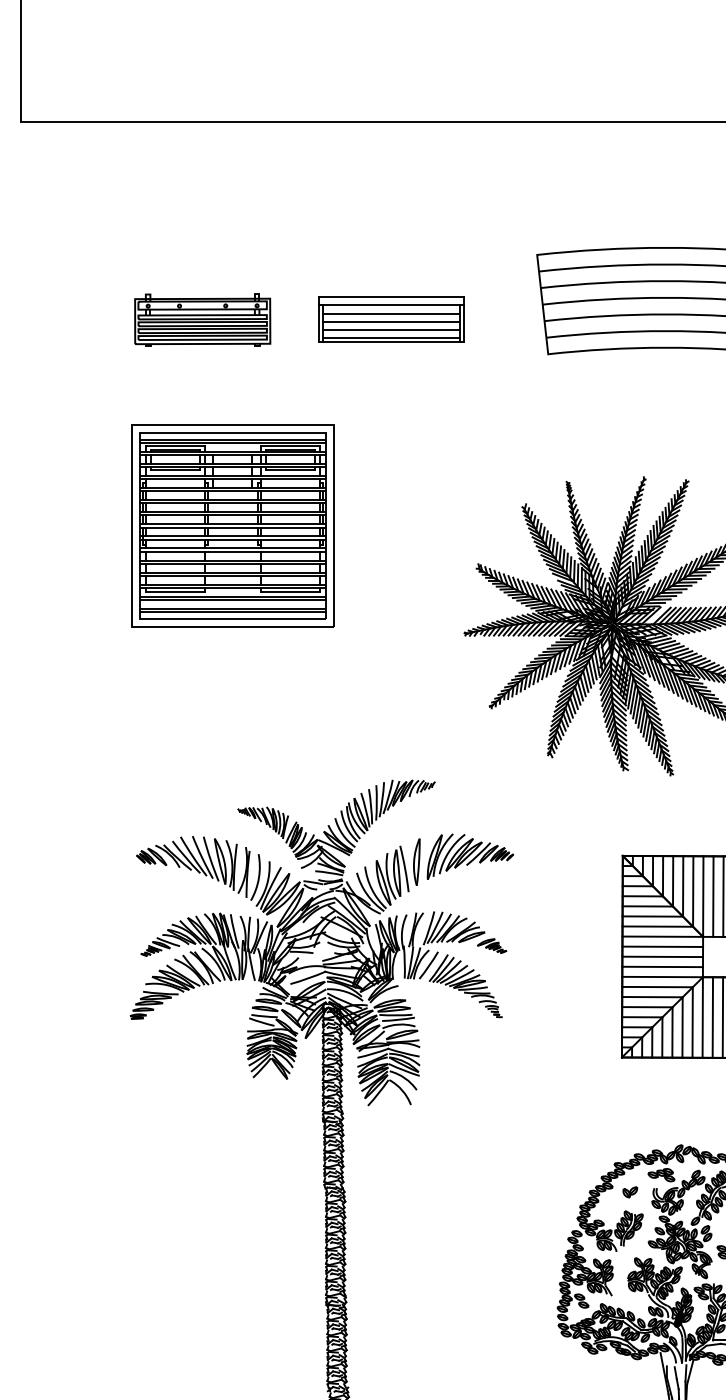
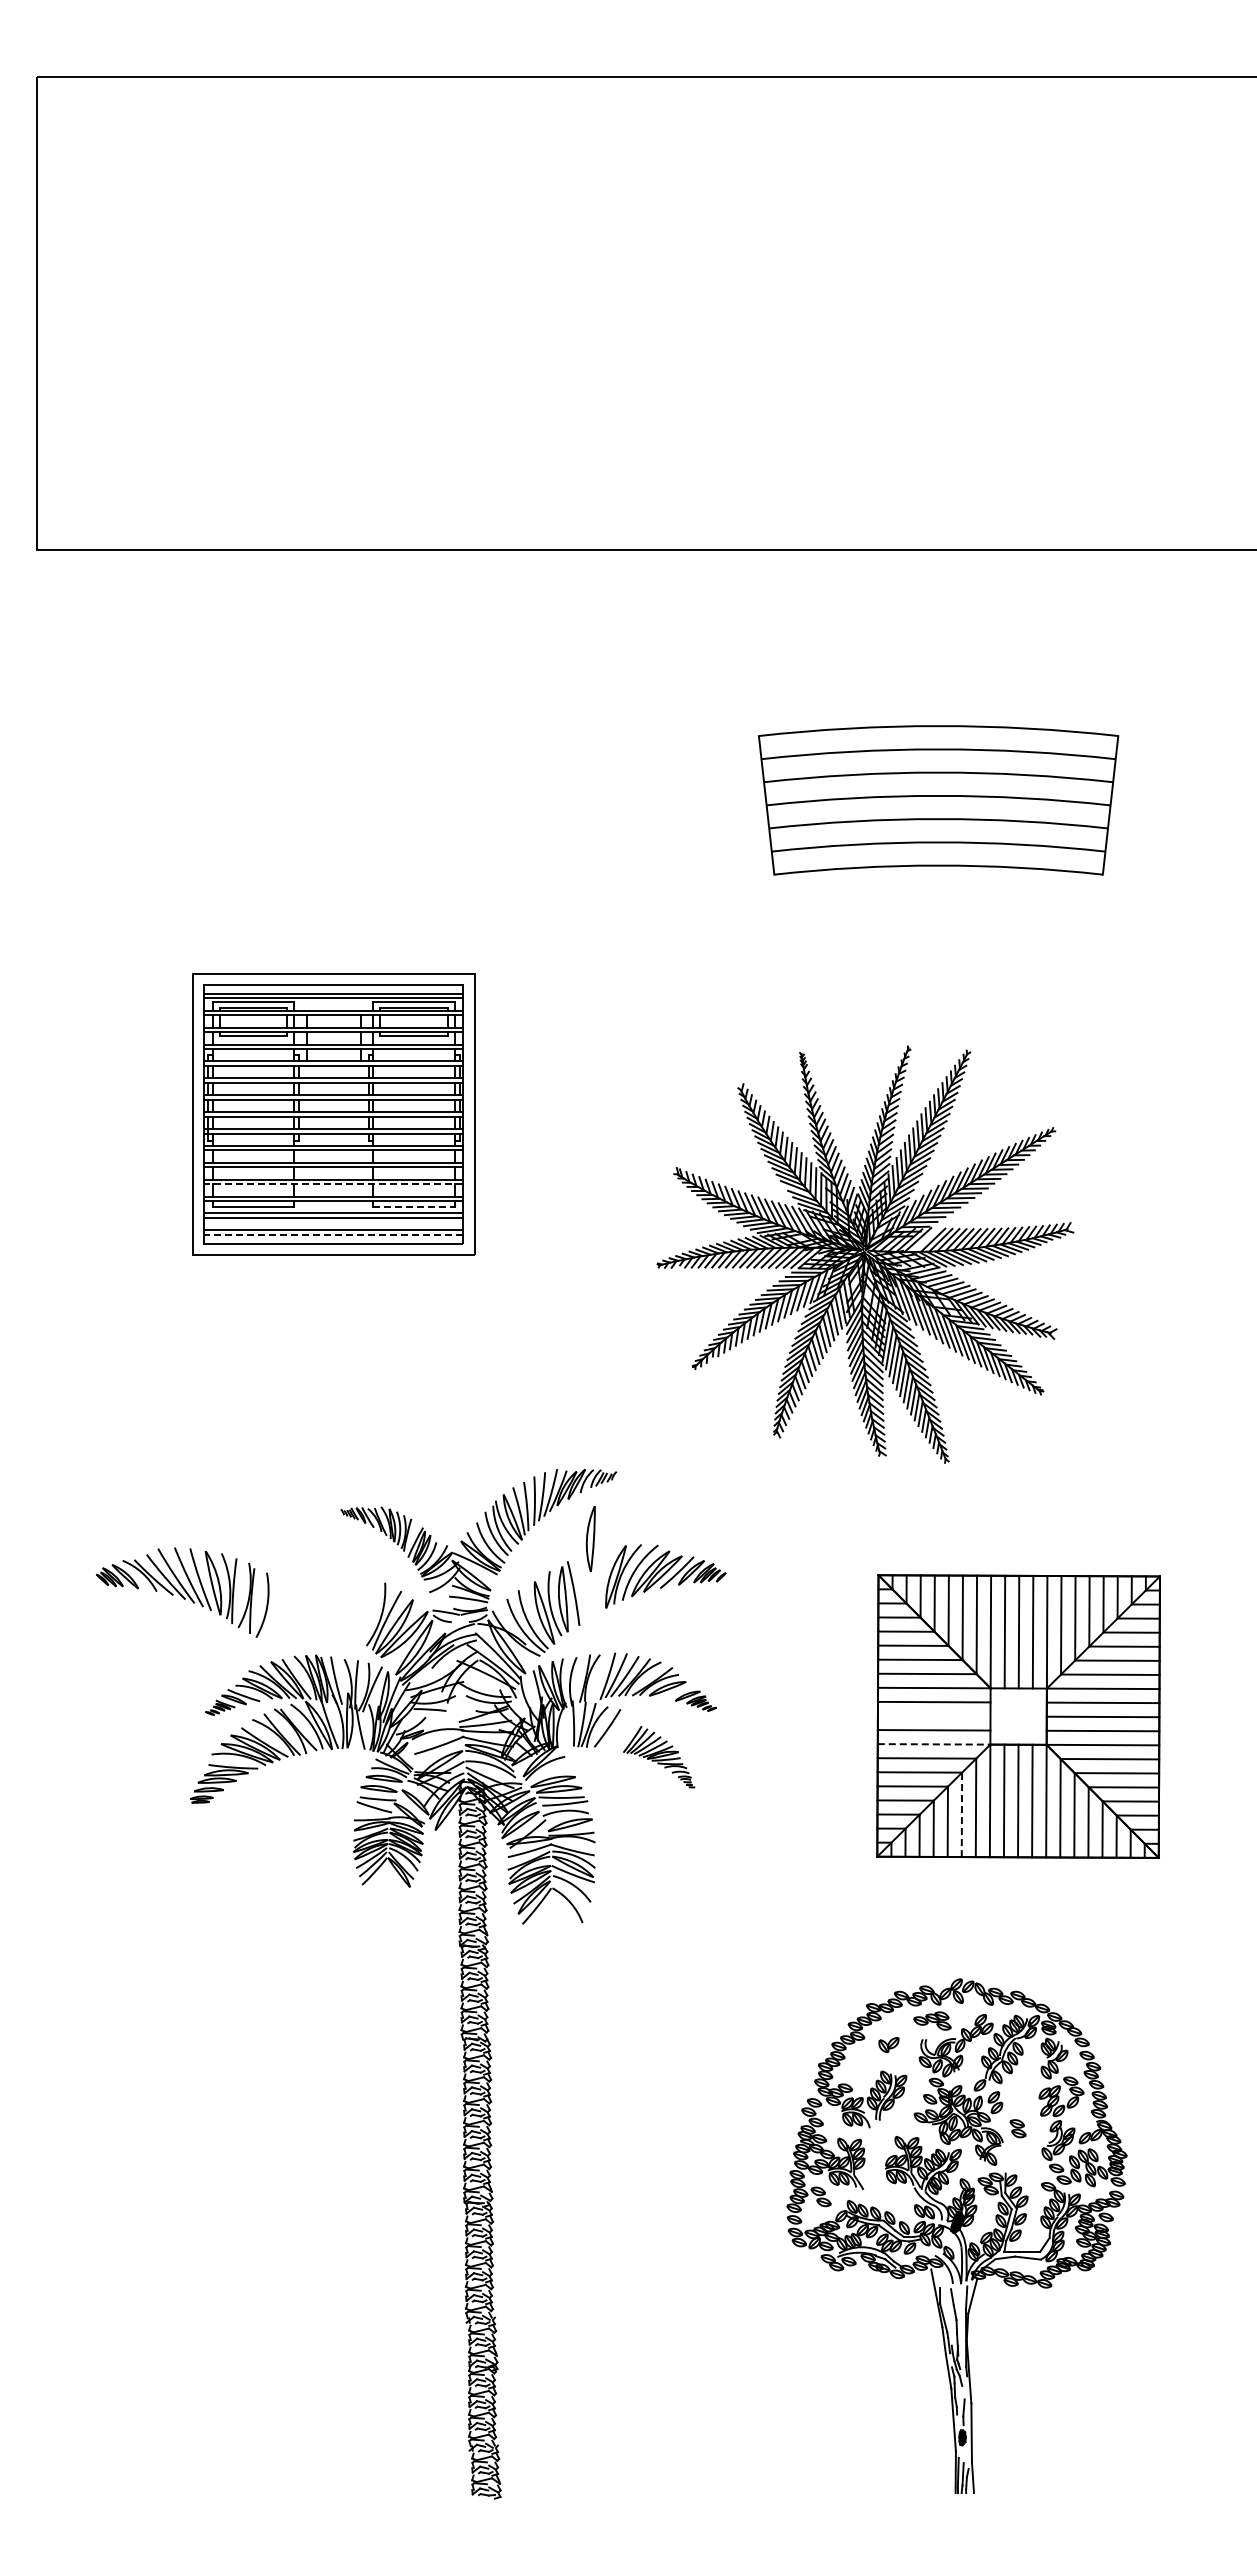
part: (202, 319) -> (291, 826), removed
part: (391, 319) -> (555, 825), removed
line: (232, 576) -> (333, 1184), solid -> dashed
line: (290, 592) -> (414, 1207), solid -> dashed
line: (232, 611) -> (333, 1234), solid -> dashed
part: (416, 861) -> (590, 1538), moved
part: (198, 868) -> (182, 1592), moved
line: (662, 956) -> (933, 1715), removed
line: (662, 977) -> (934, 1744), solid -> dashed
part: (465, 985) -> (658, 1756), size x0.7
line: (682, 1027) -> (961, 1814), solid -> dashed

